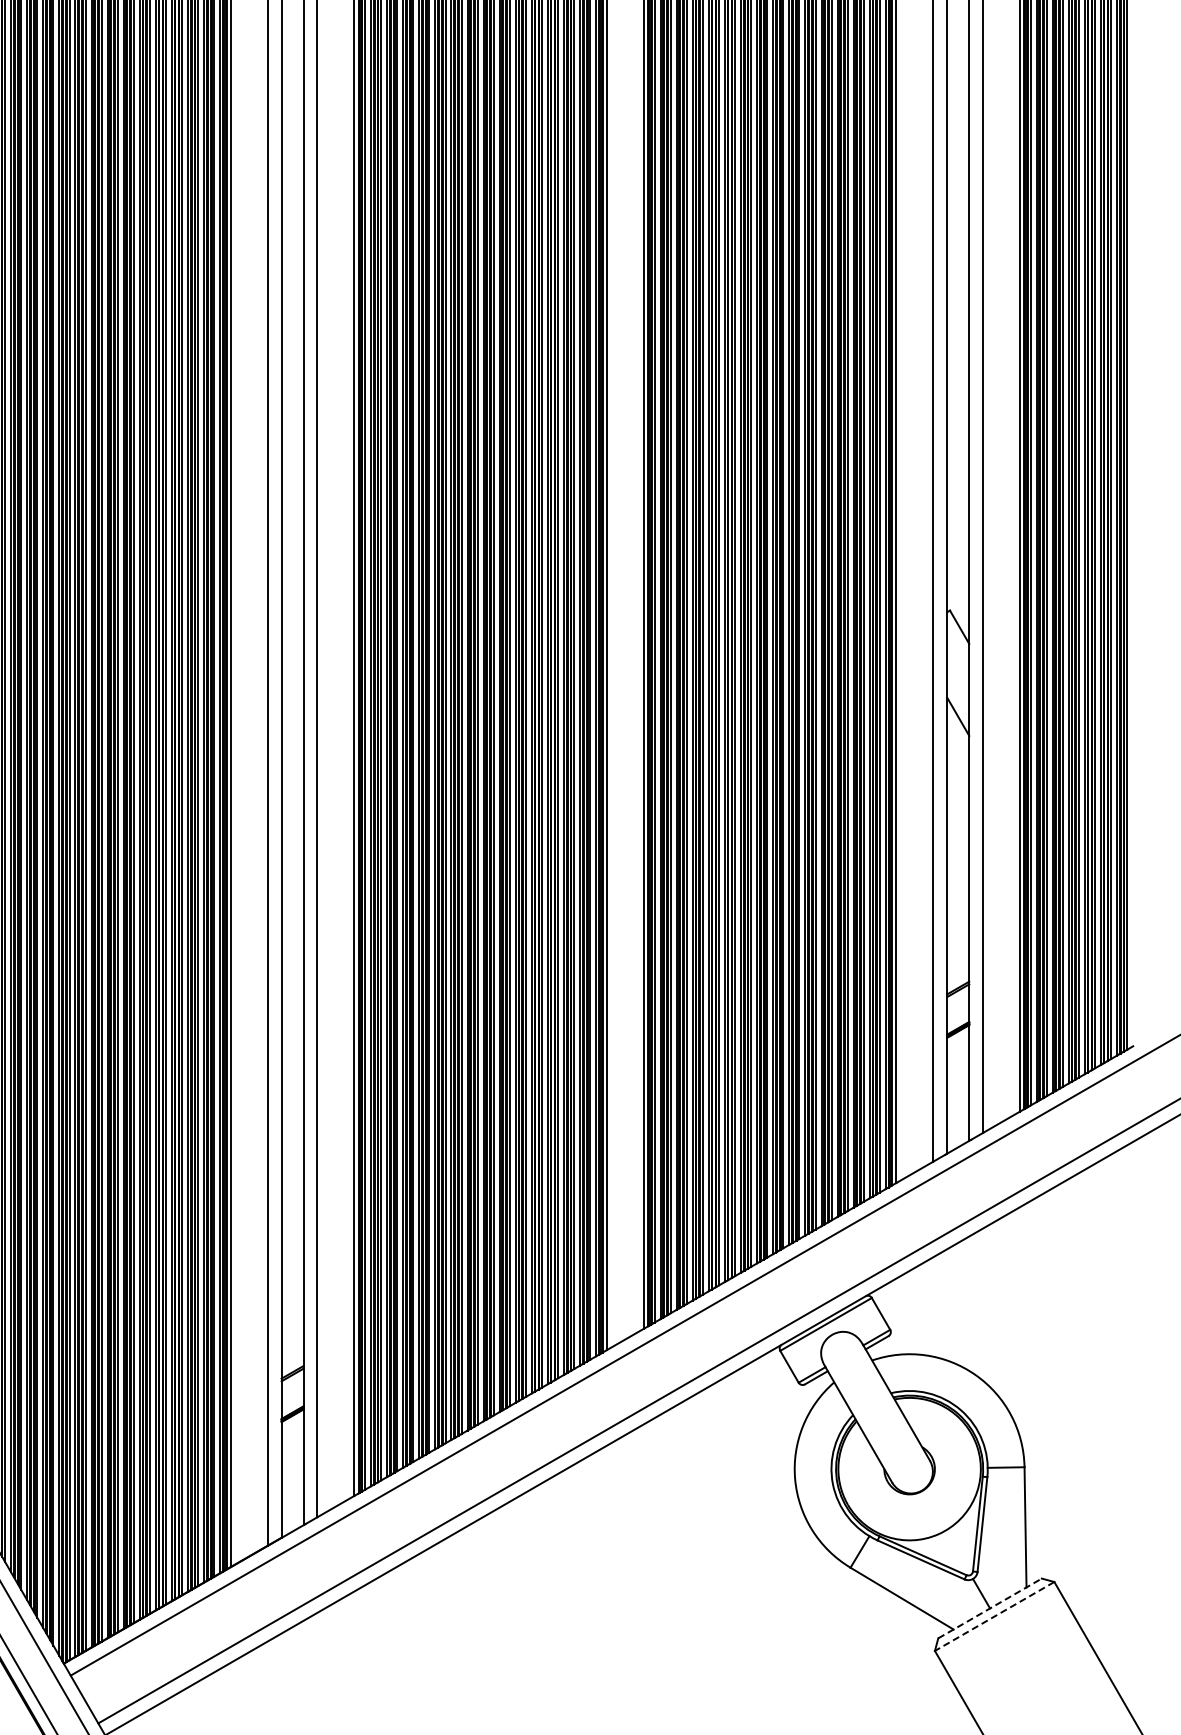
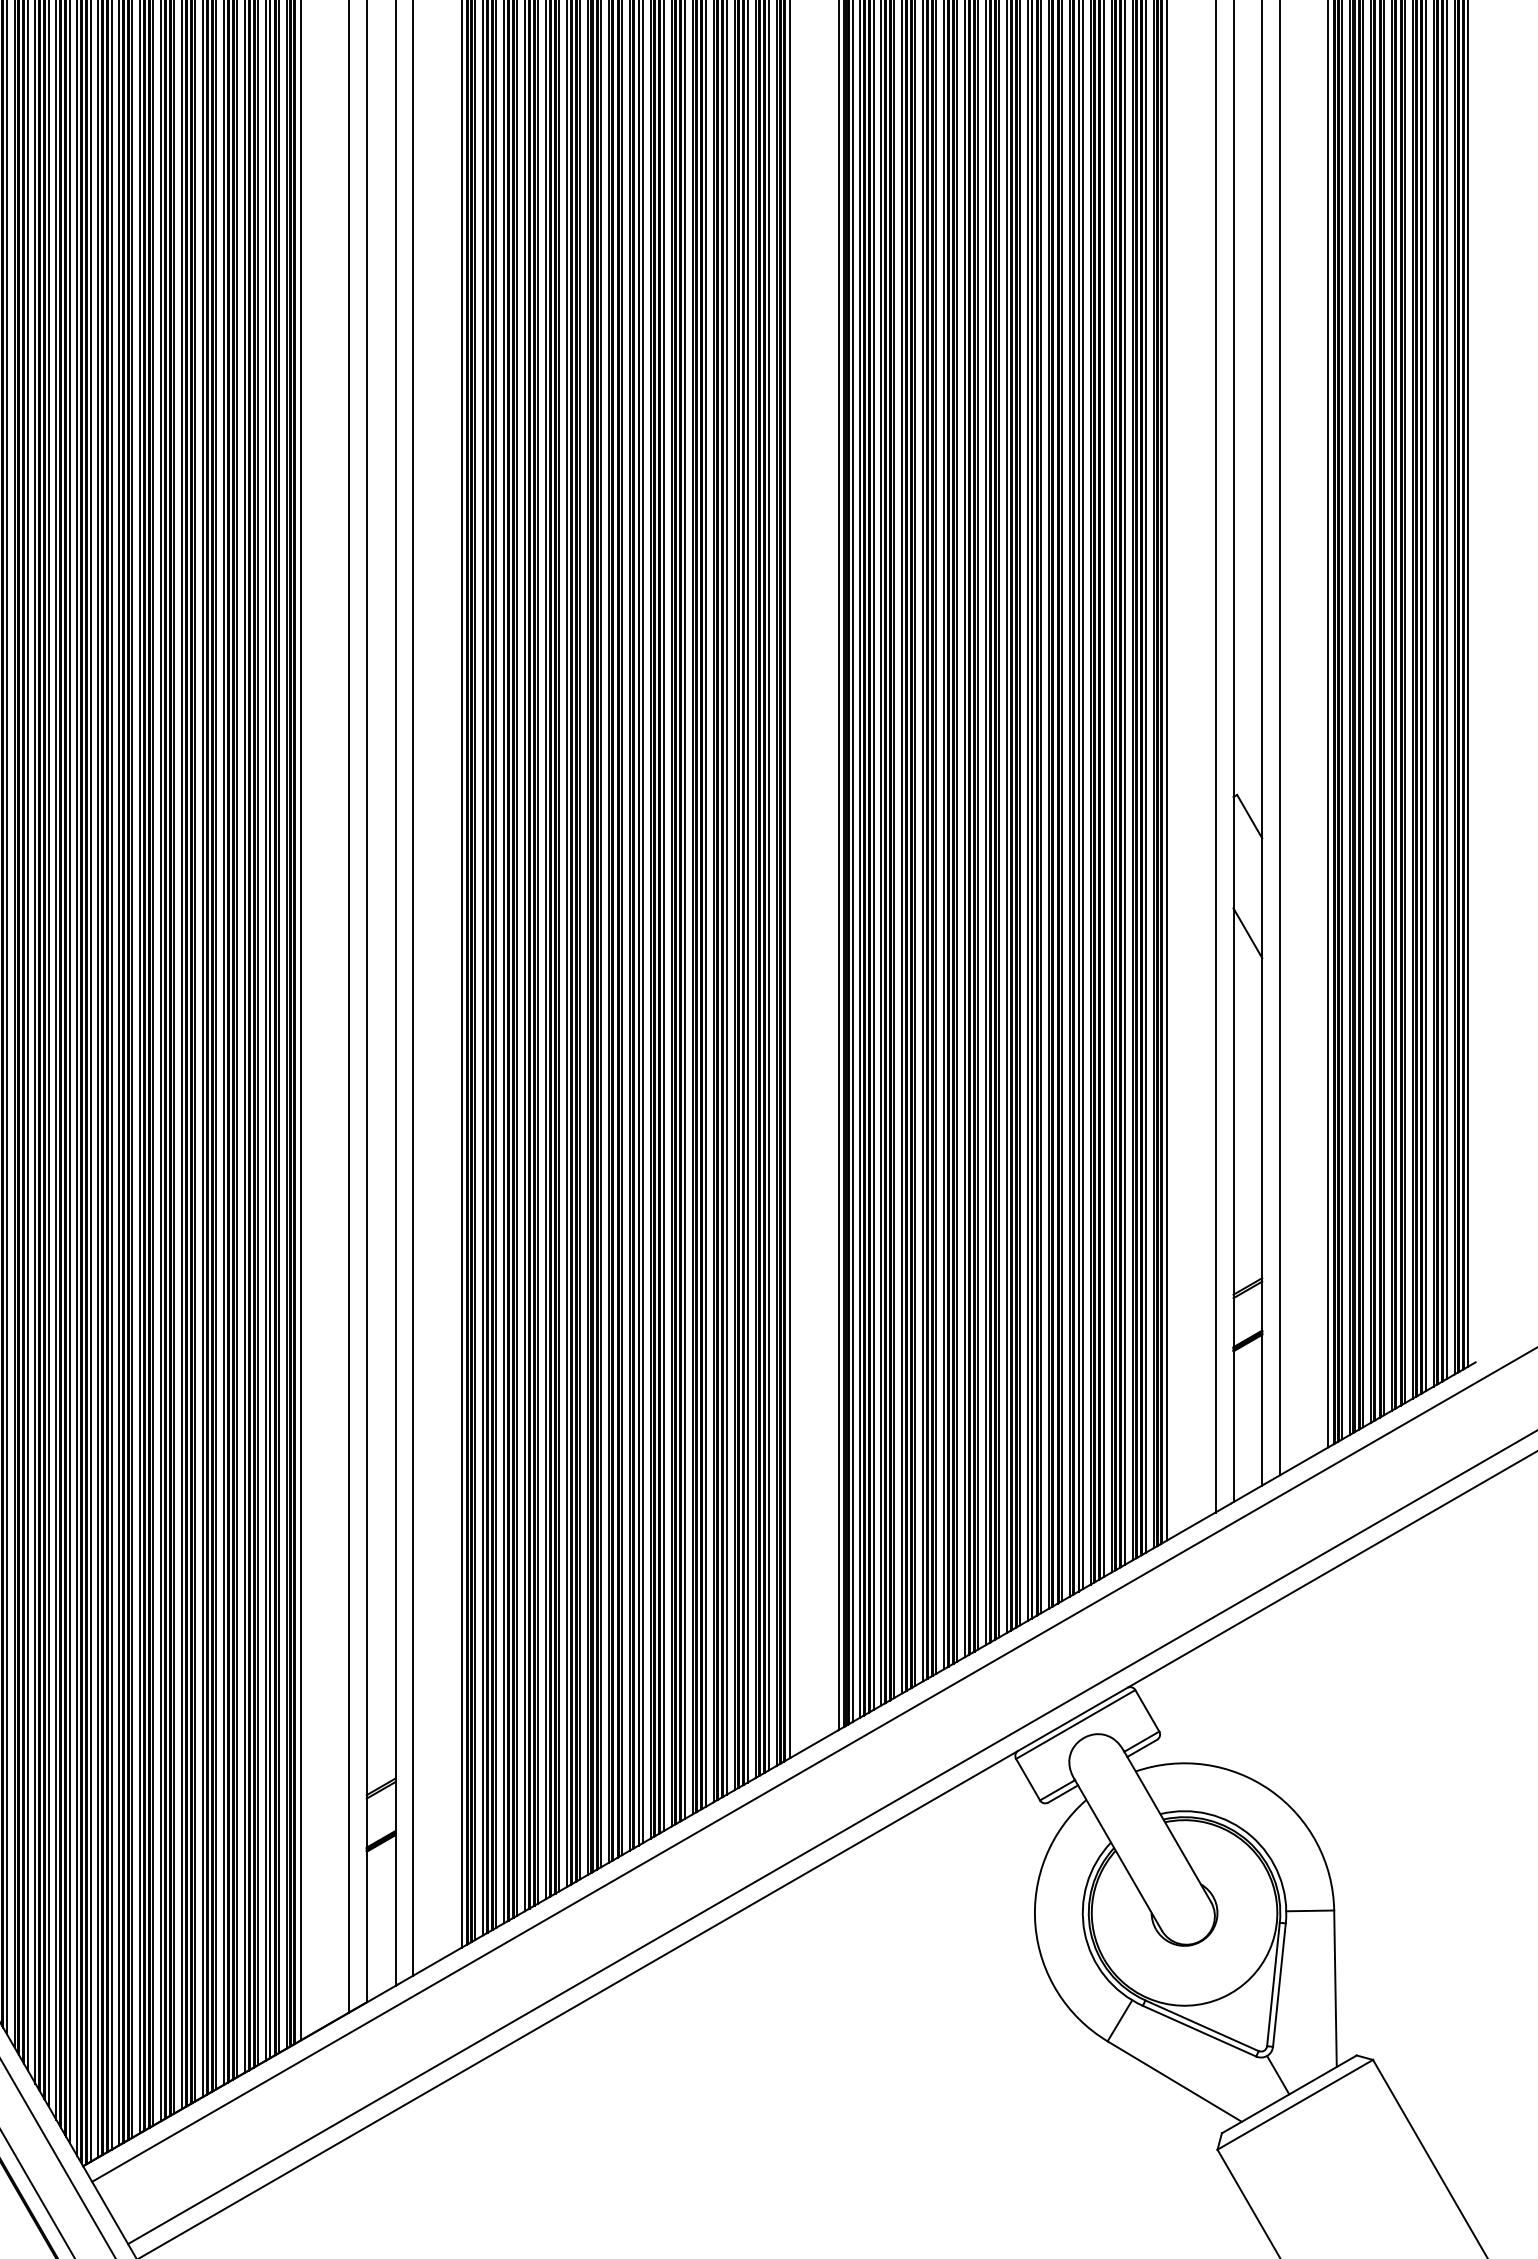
line: (990, 1608) -> (1289, 2094), dashed -> solid
line: (994, 1616) -> (1295, 2104), dashed -> solid

